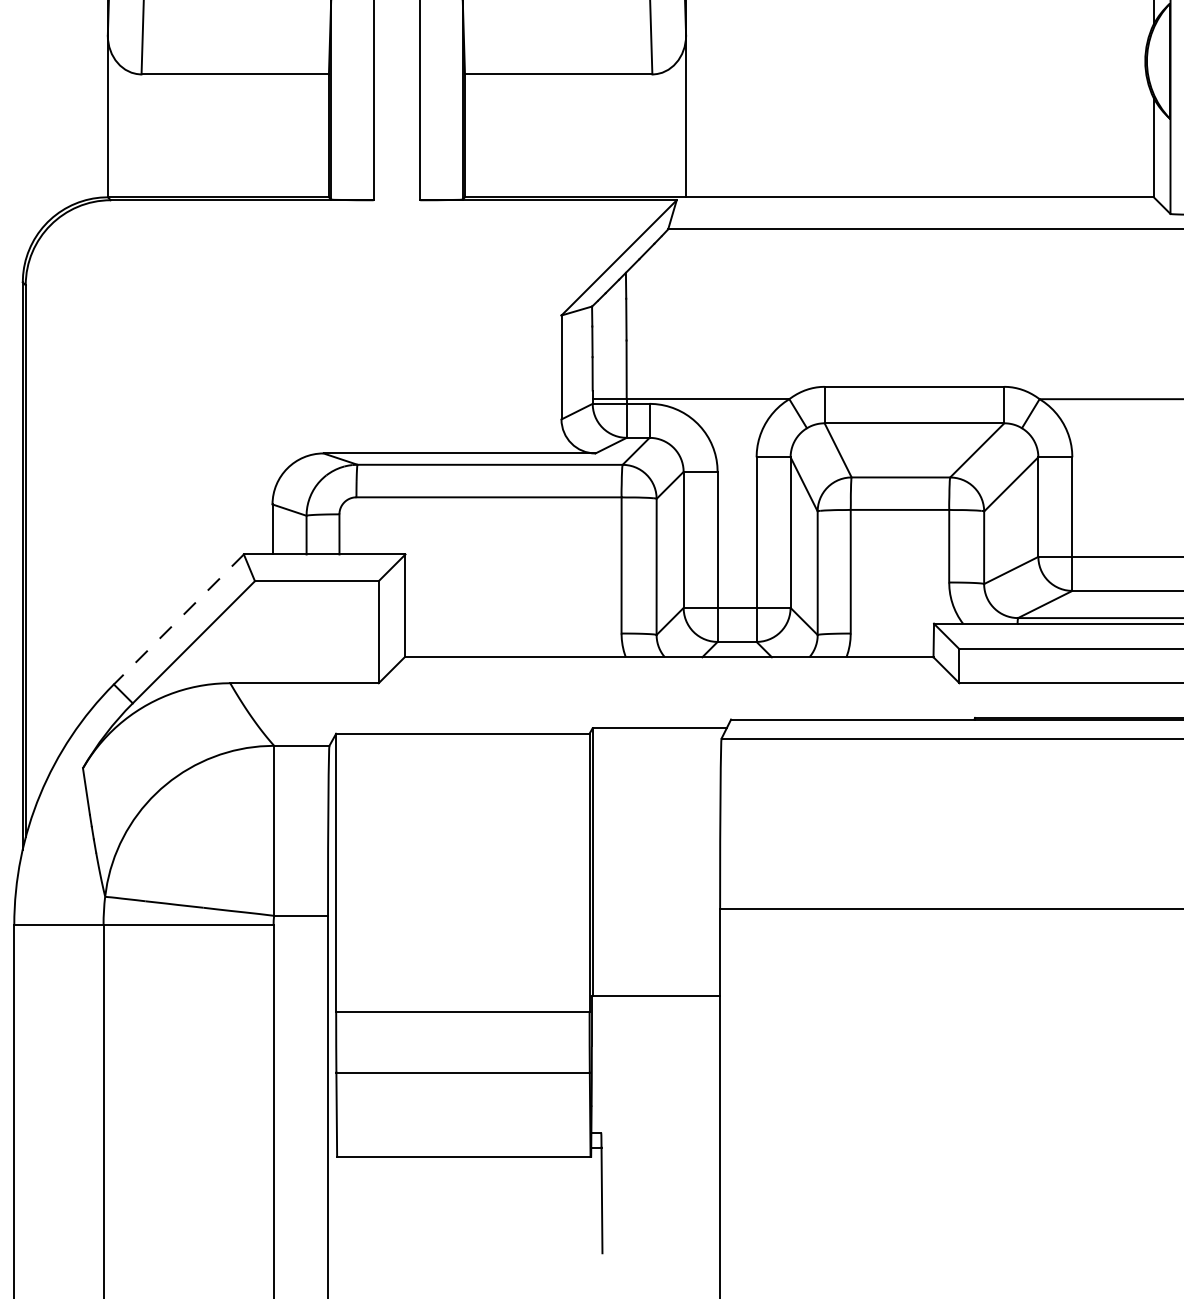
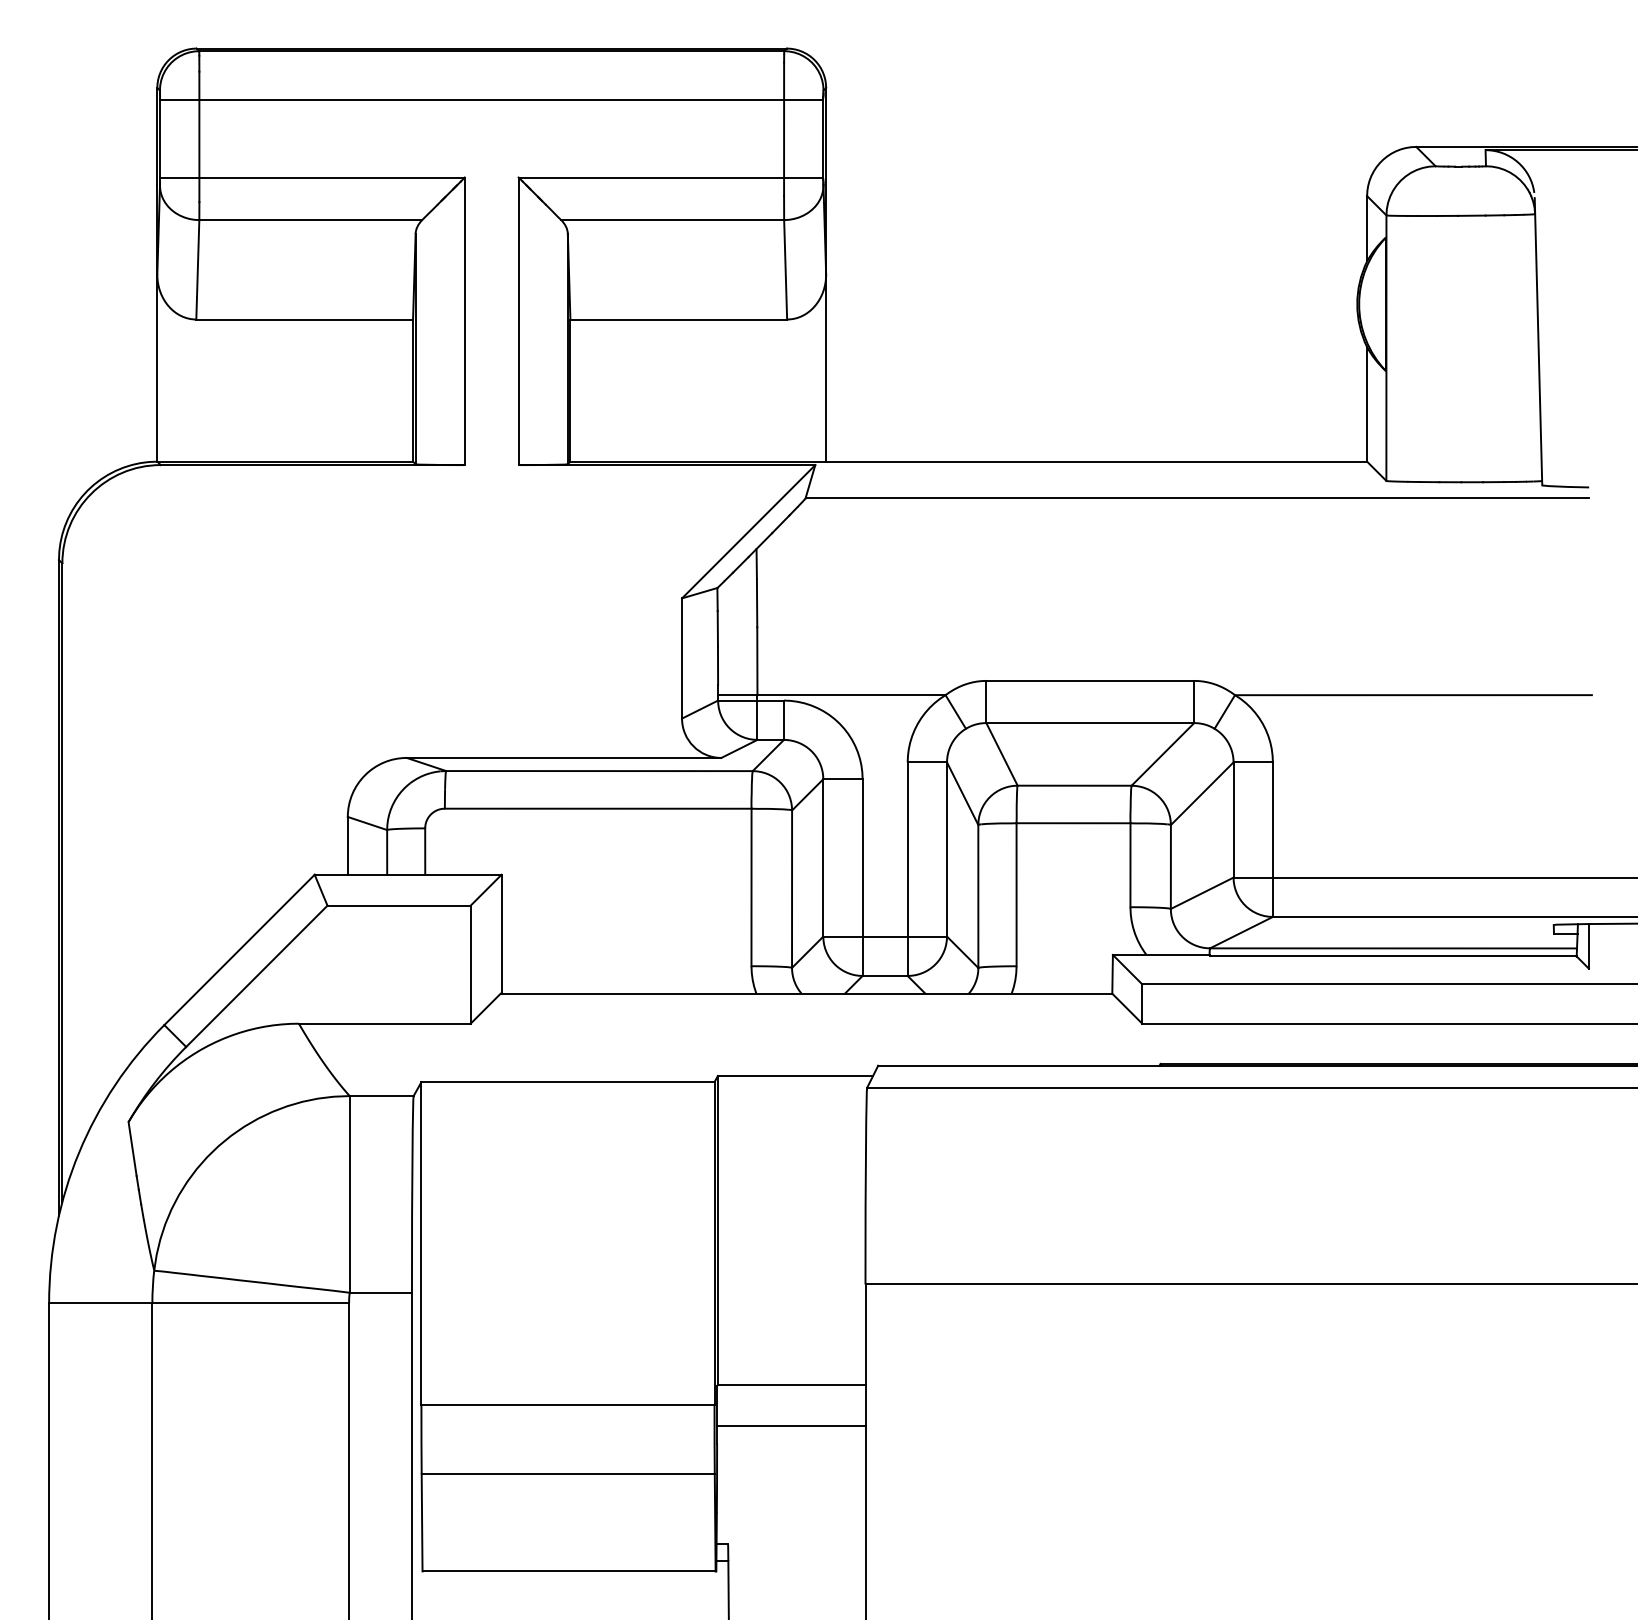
line: (178, 619) -> (239, 950), dashed -> solid
line: (656, 1030) -> (791, 1425), added

